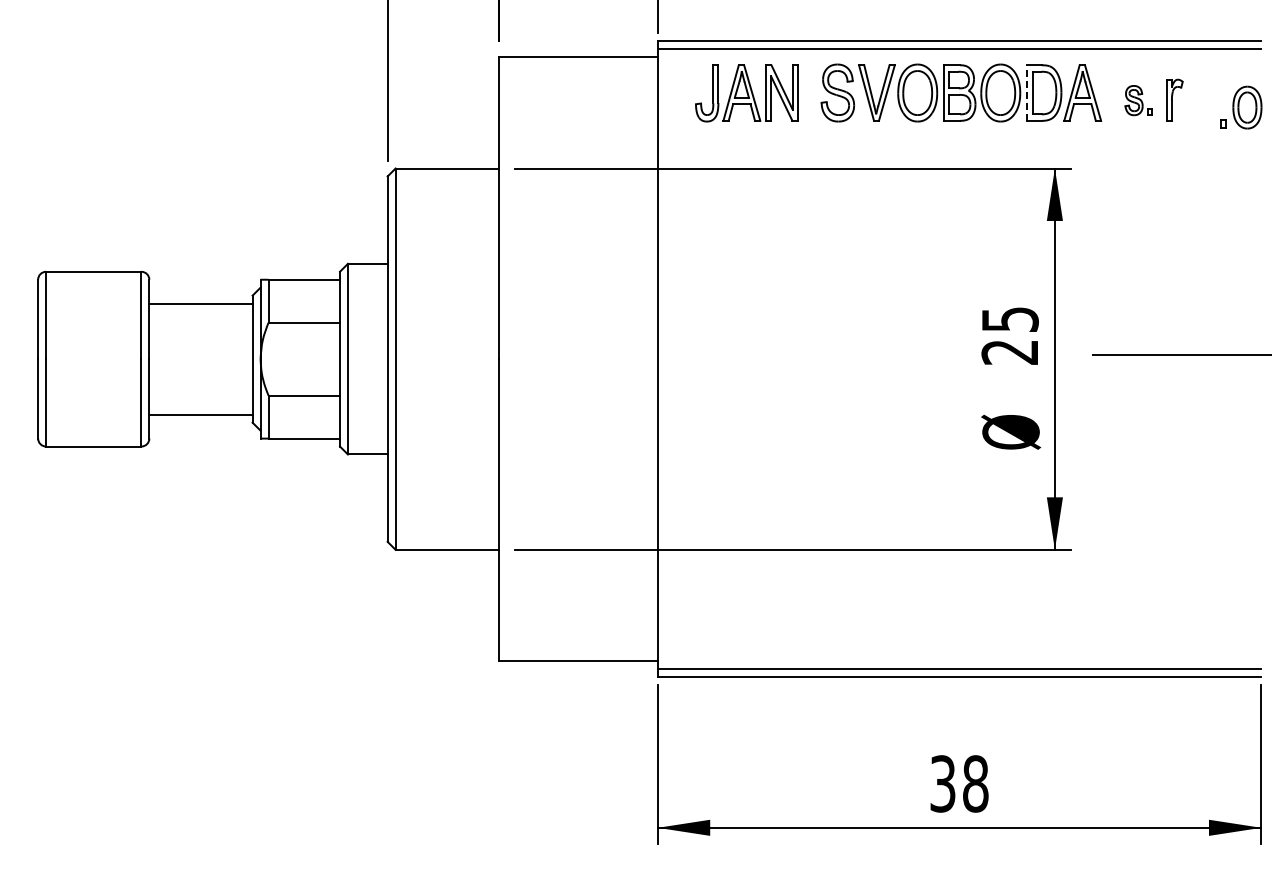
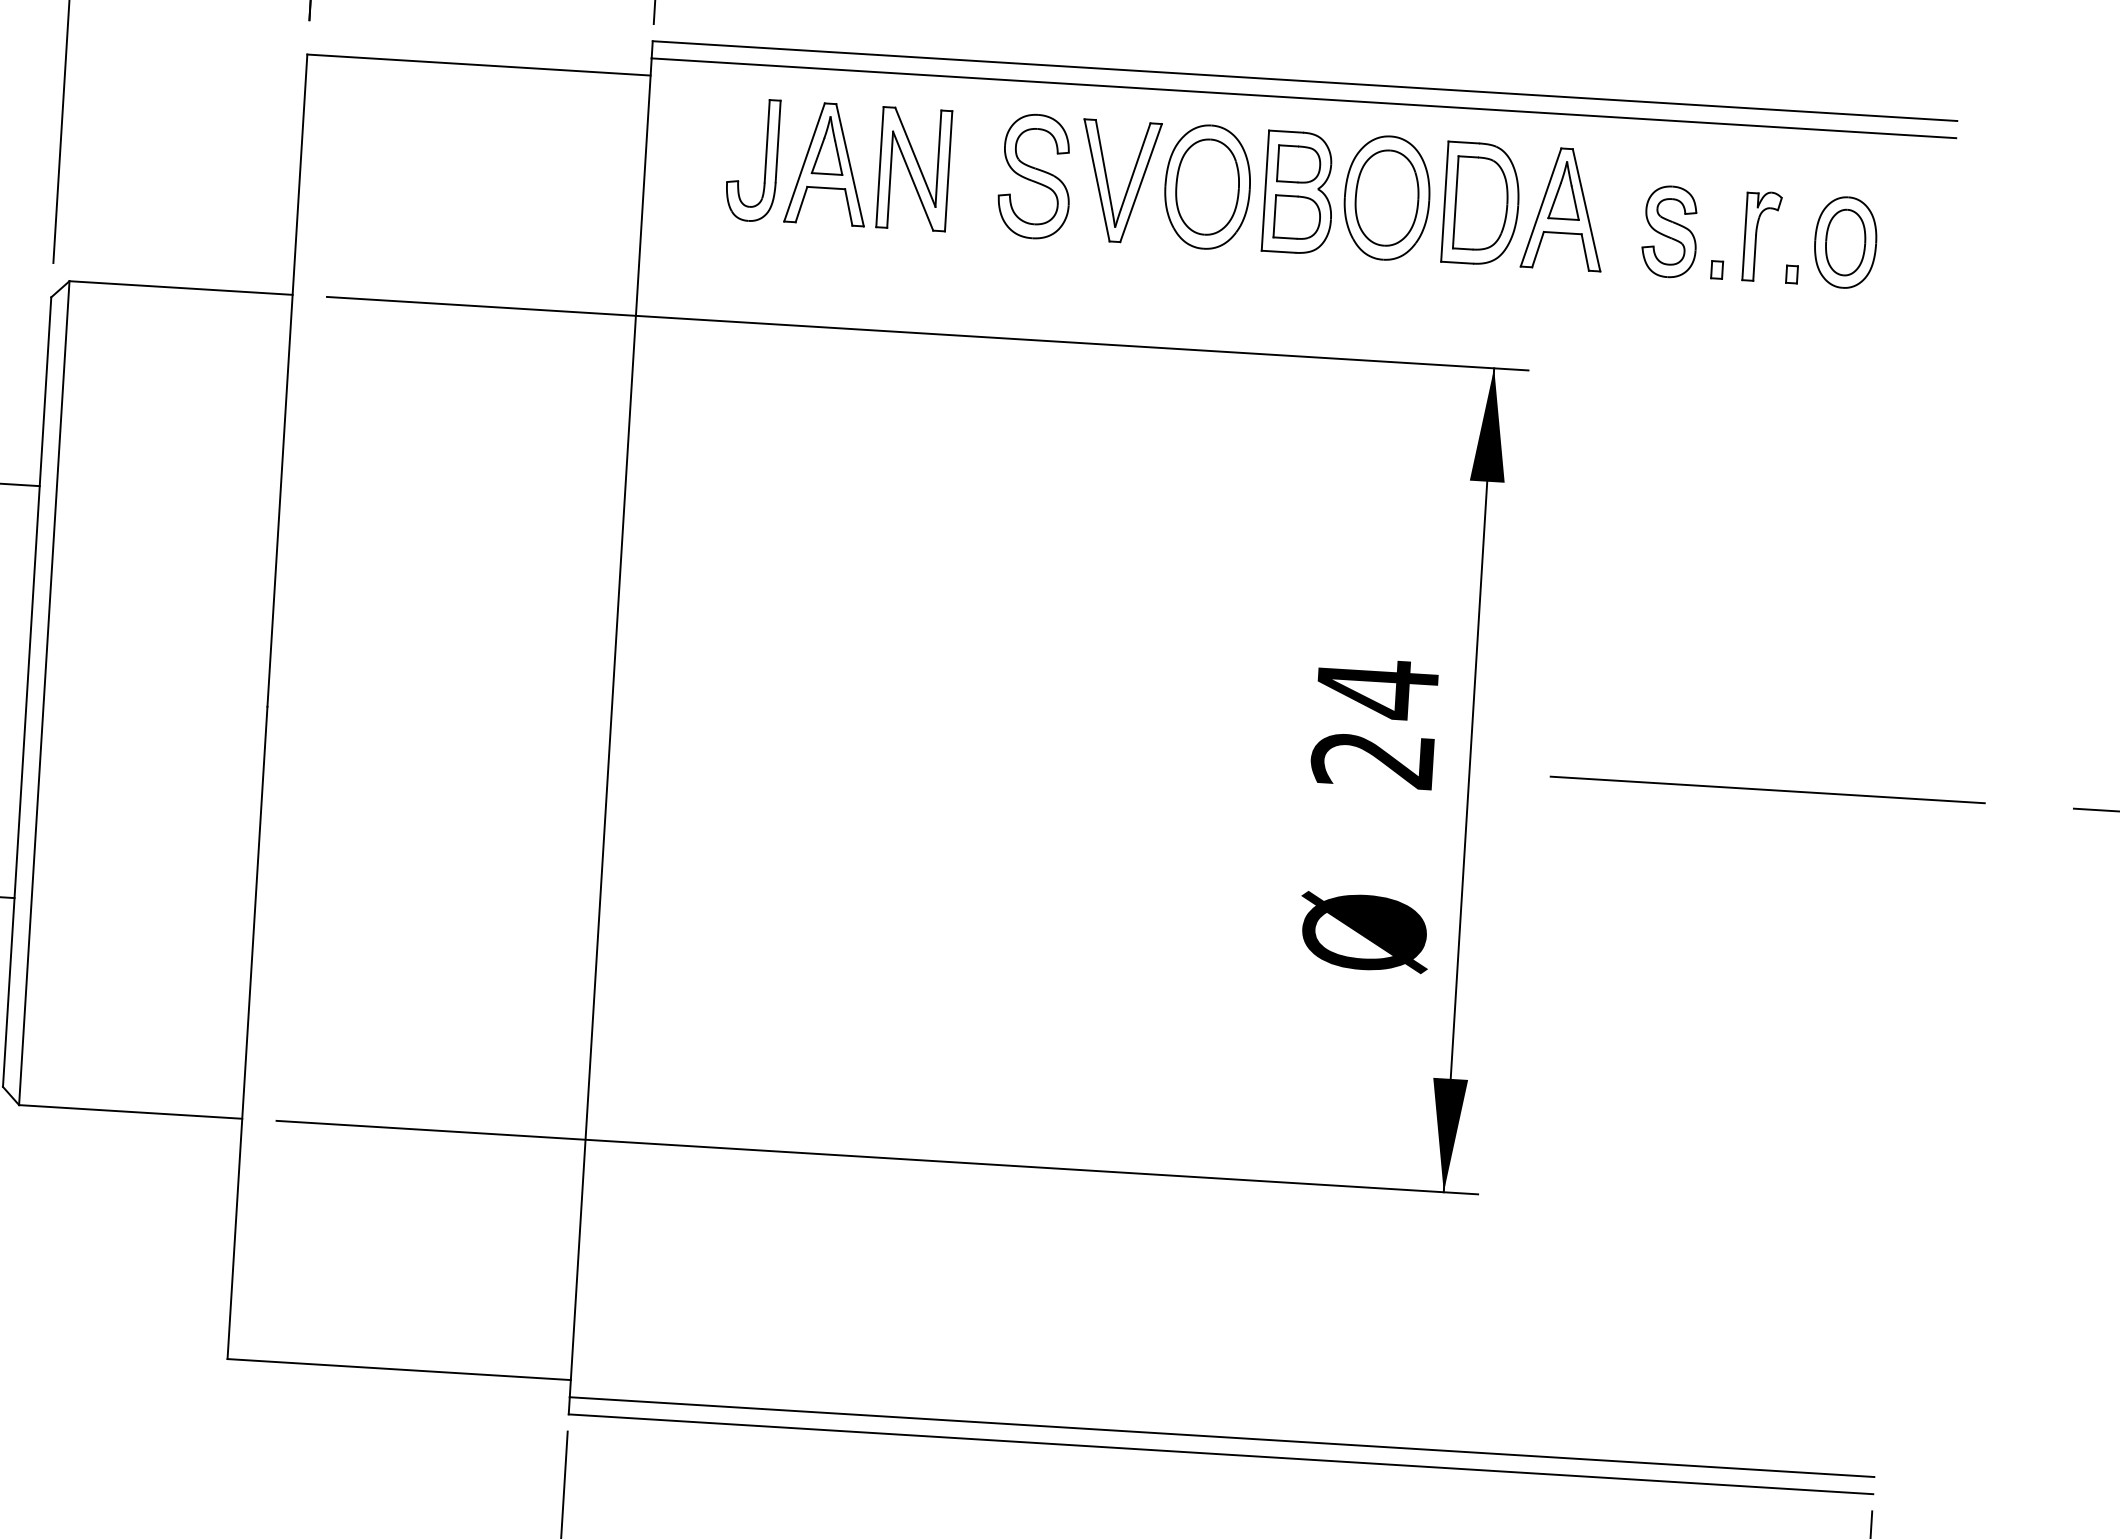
line: (1027, 93) -> (1444, 202), dashed -> solid
part: (1138, 100) -> (1683, 232), size x1.43
part: (1241, 107) -> (1832, 241), moved
text: (1010, 319) -> (1378, 688), 25 -> 24

